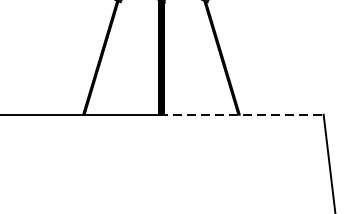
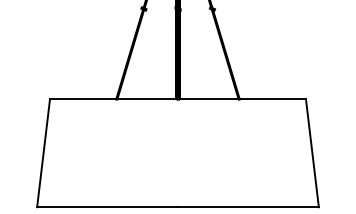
line: (241, 114) -> (241, 99), dashed -> solid

